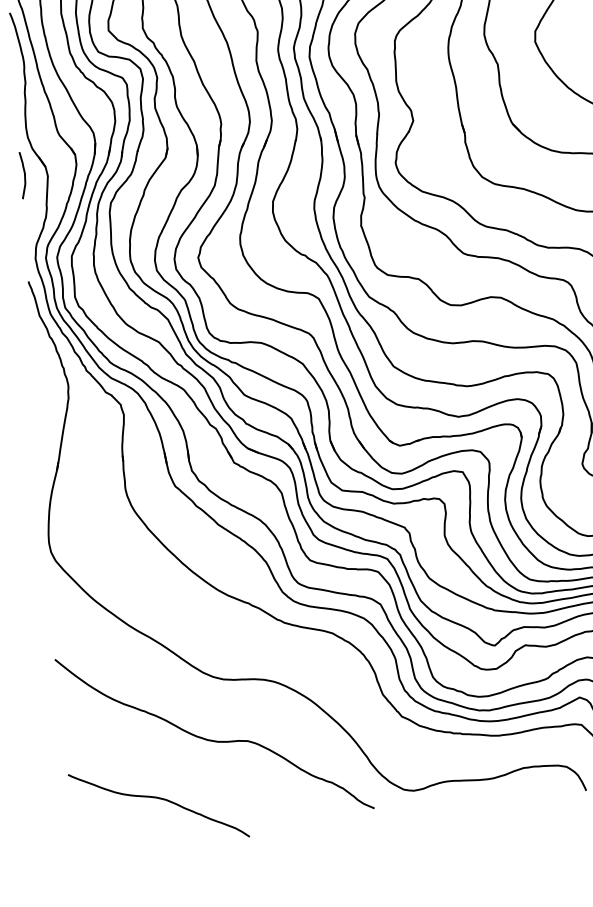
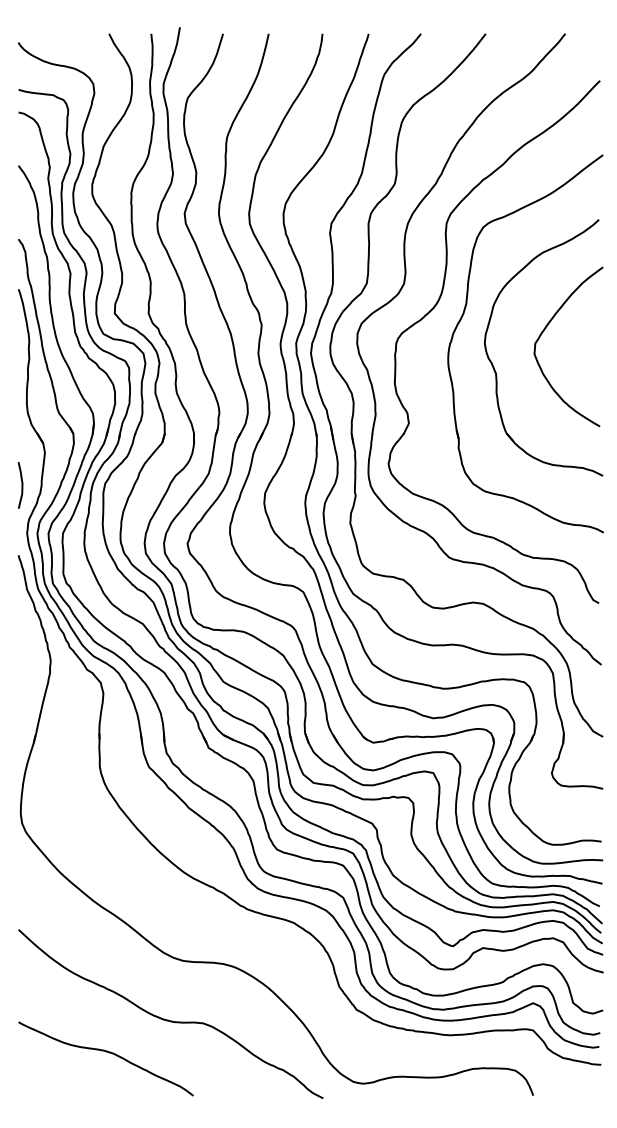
curve: (24, 175) -> (21, 485), moved
curve: (158, 799) -> (106, 1052), moved

